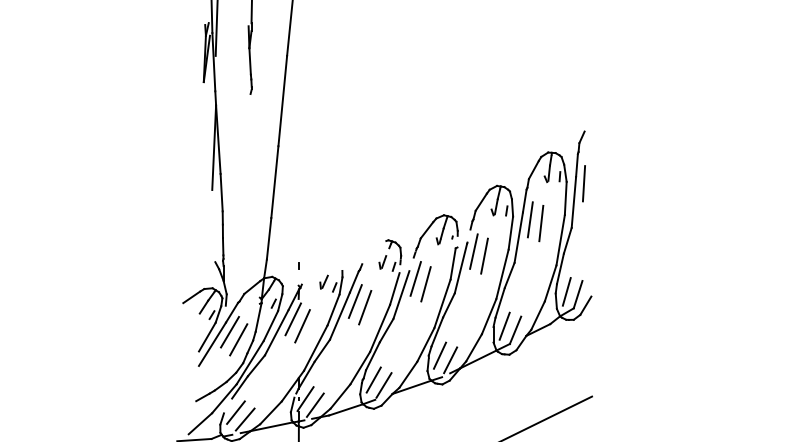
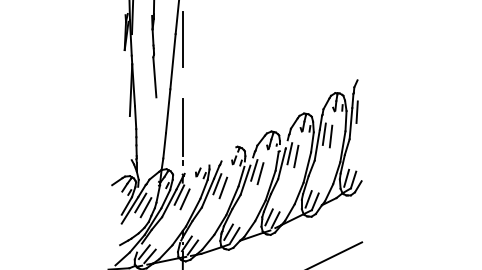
line: (298, 64) -> (182, 39), added
line: (252, 126) -> (154, 77), added
line: (298, 208) -> (182, 127), added

